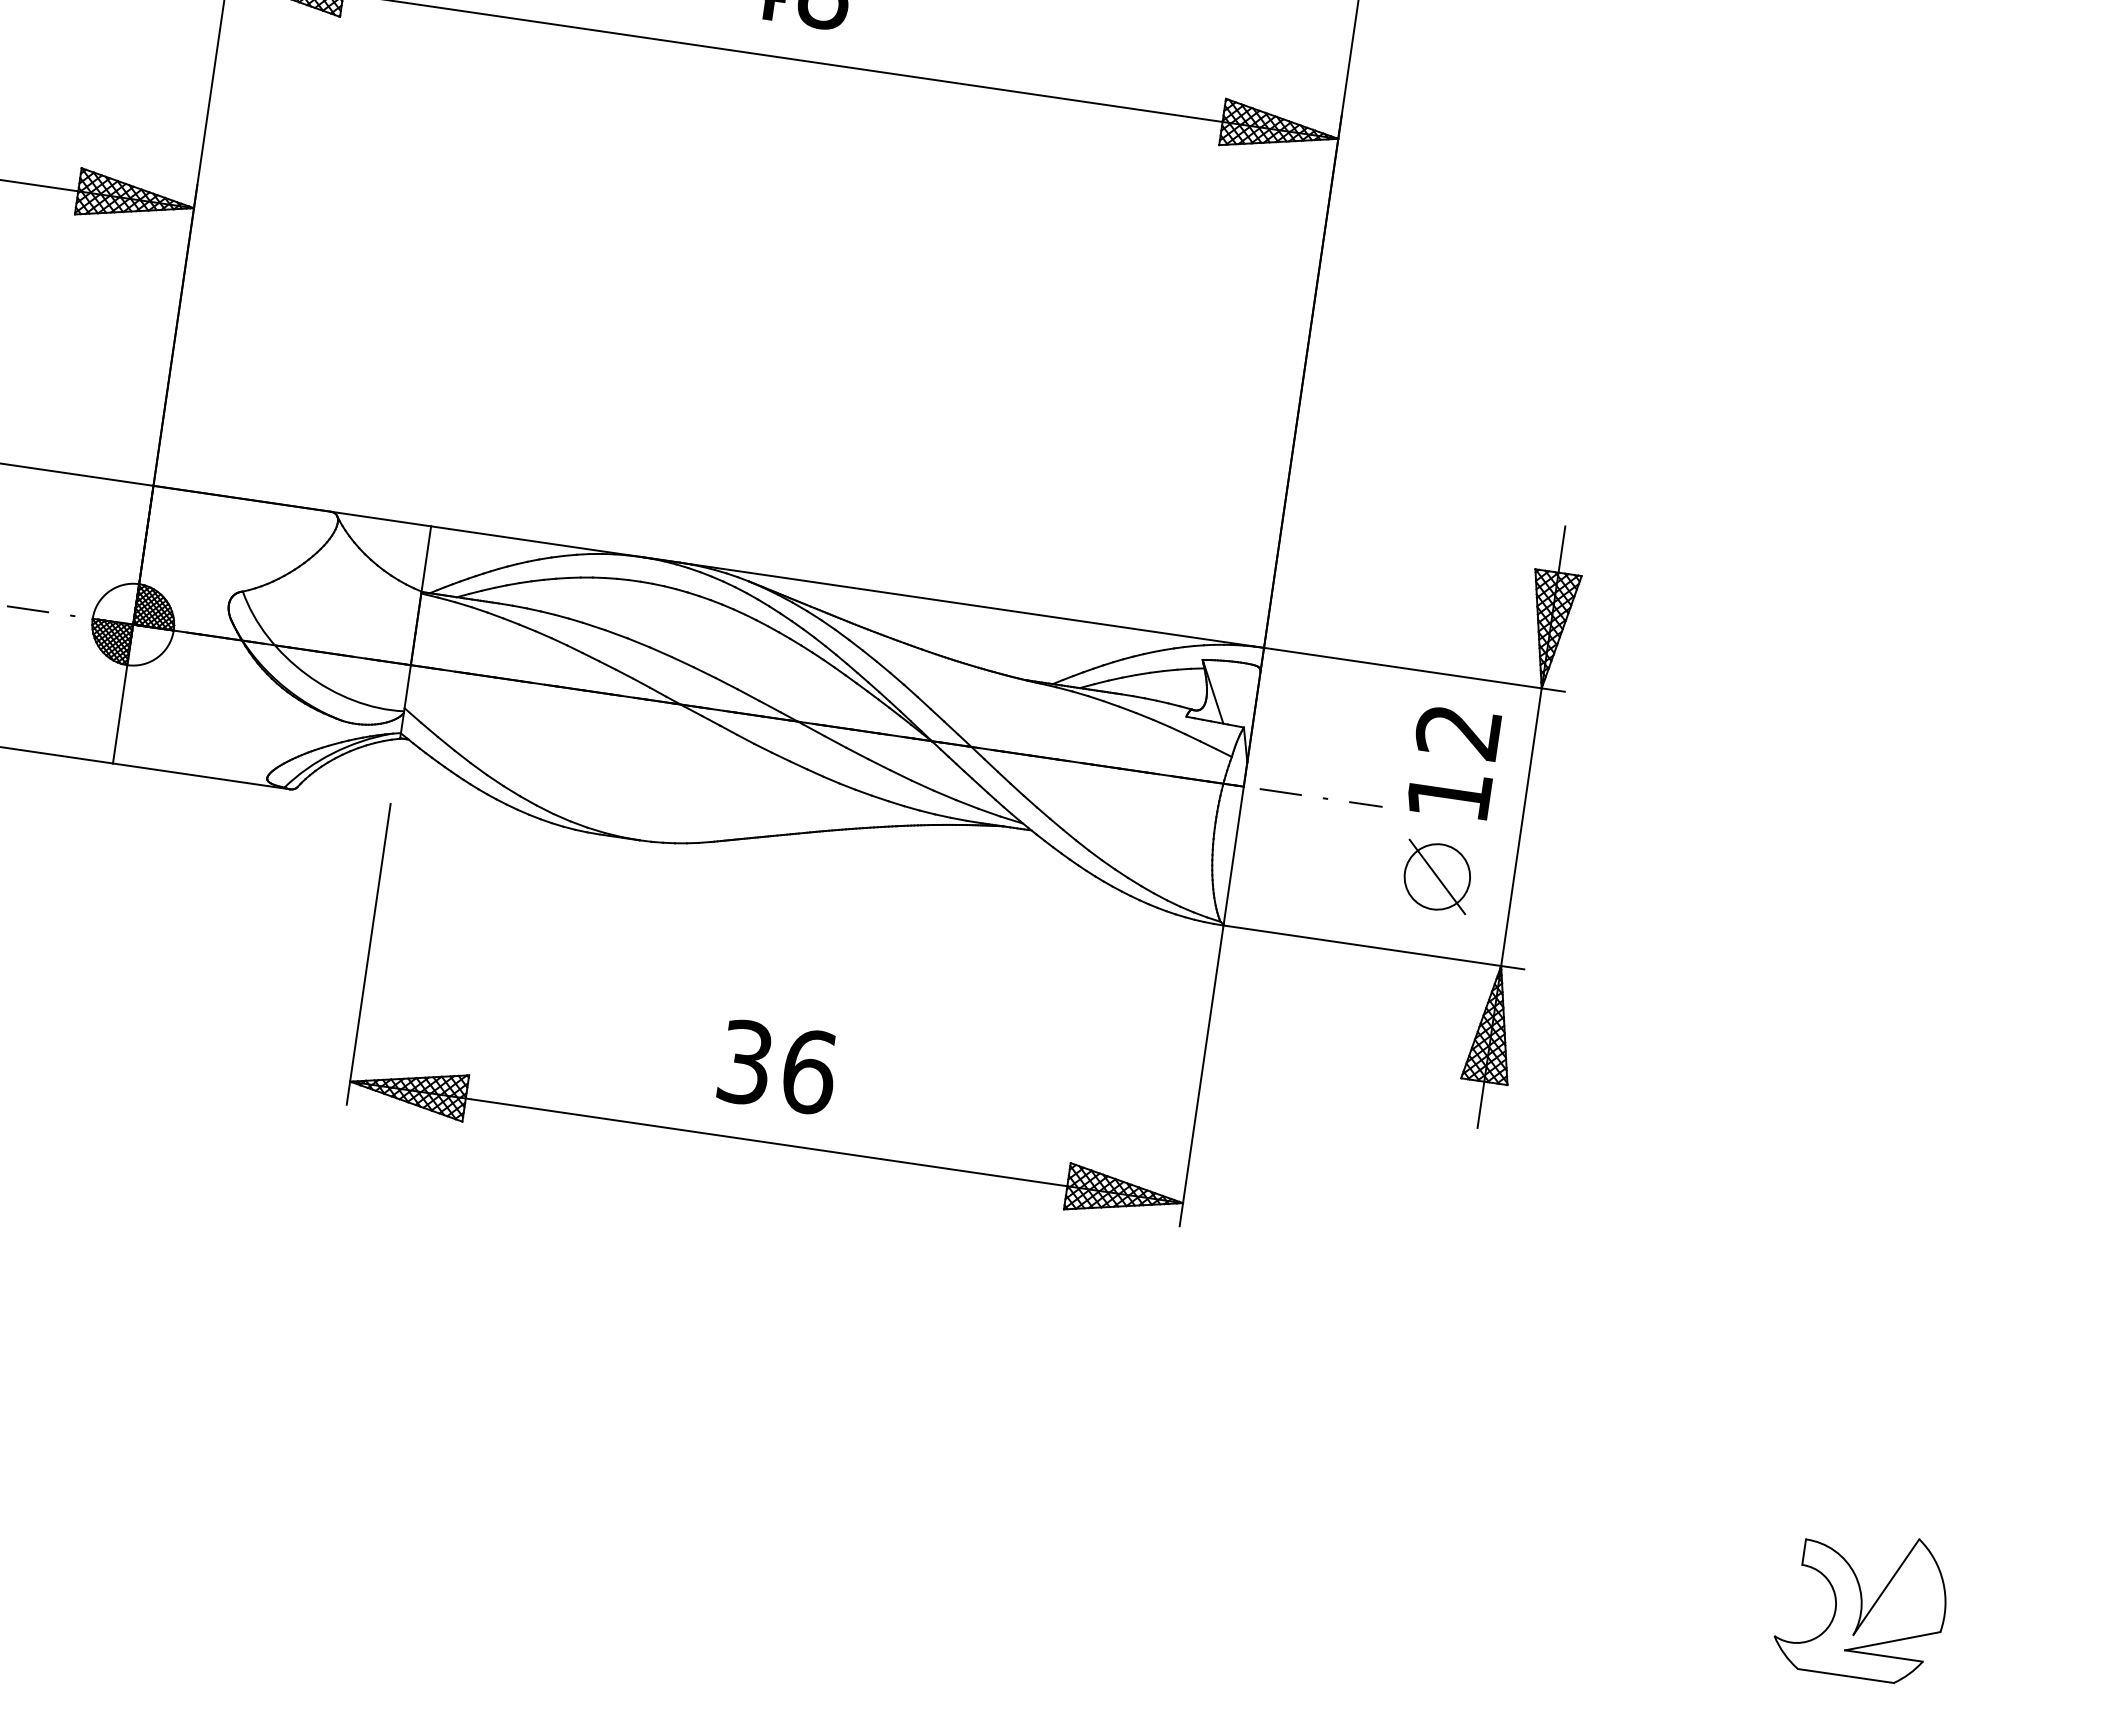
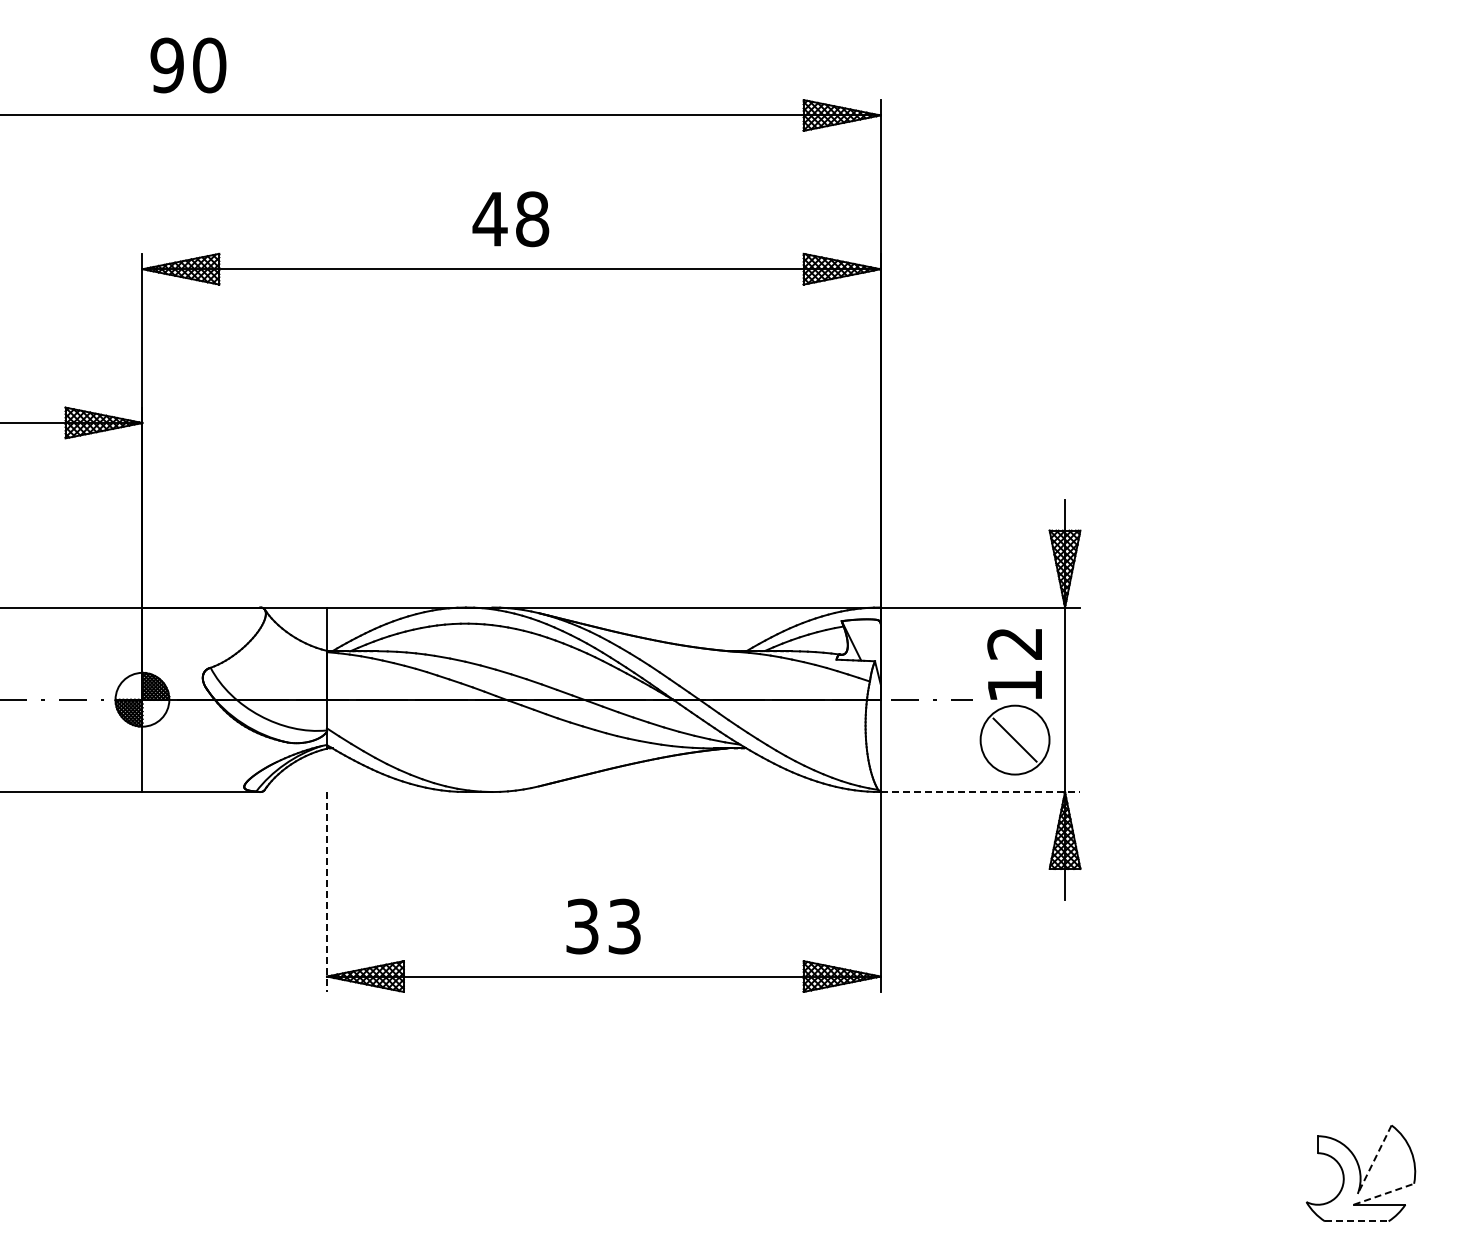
circle: (1436, 875) -> (1014, 739), size x1.6
line: (1373, 948) -> (980, 792), solid -> dashed
line: (368, 953) -> (326, 891), solid -> dashed
text: (808, 1071) -> (624, 926), 36 -> 33
line: (1885, 1588) -> (1374, 1160), solid -> dashed
line: (1892, 1641) -> (1383, 1194), solid -> dashed
line: (1845, 1676) -> (1356, 1221), solid -> dashed

